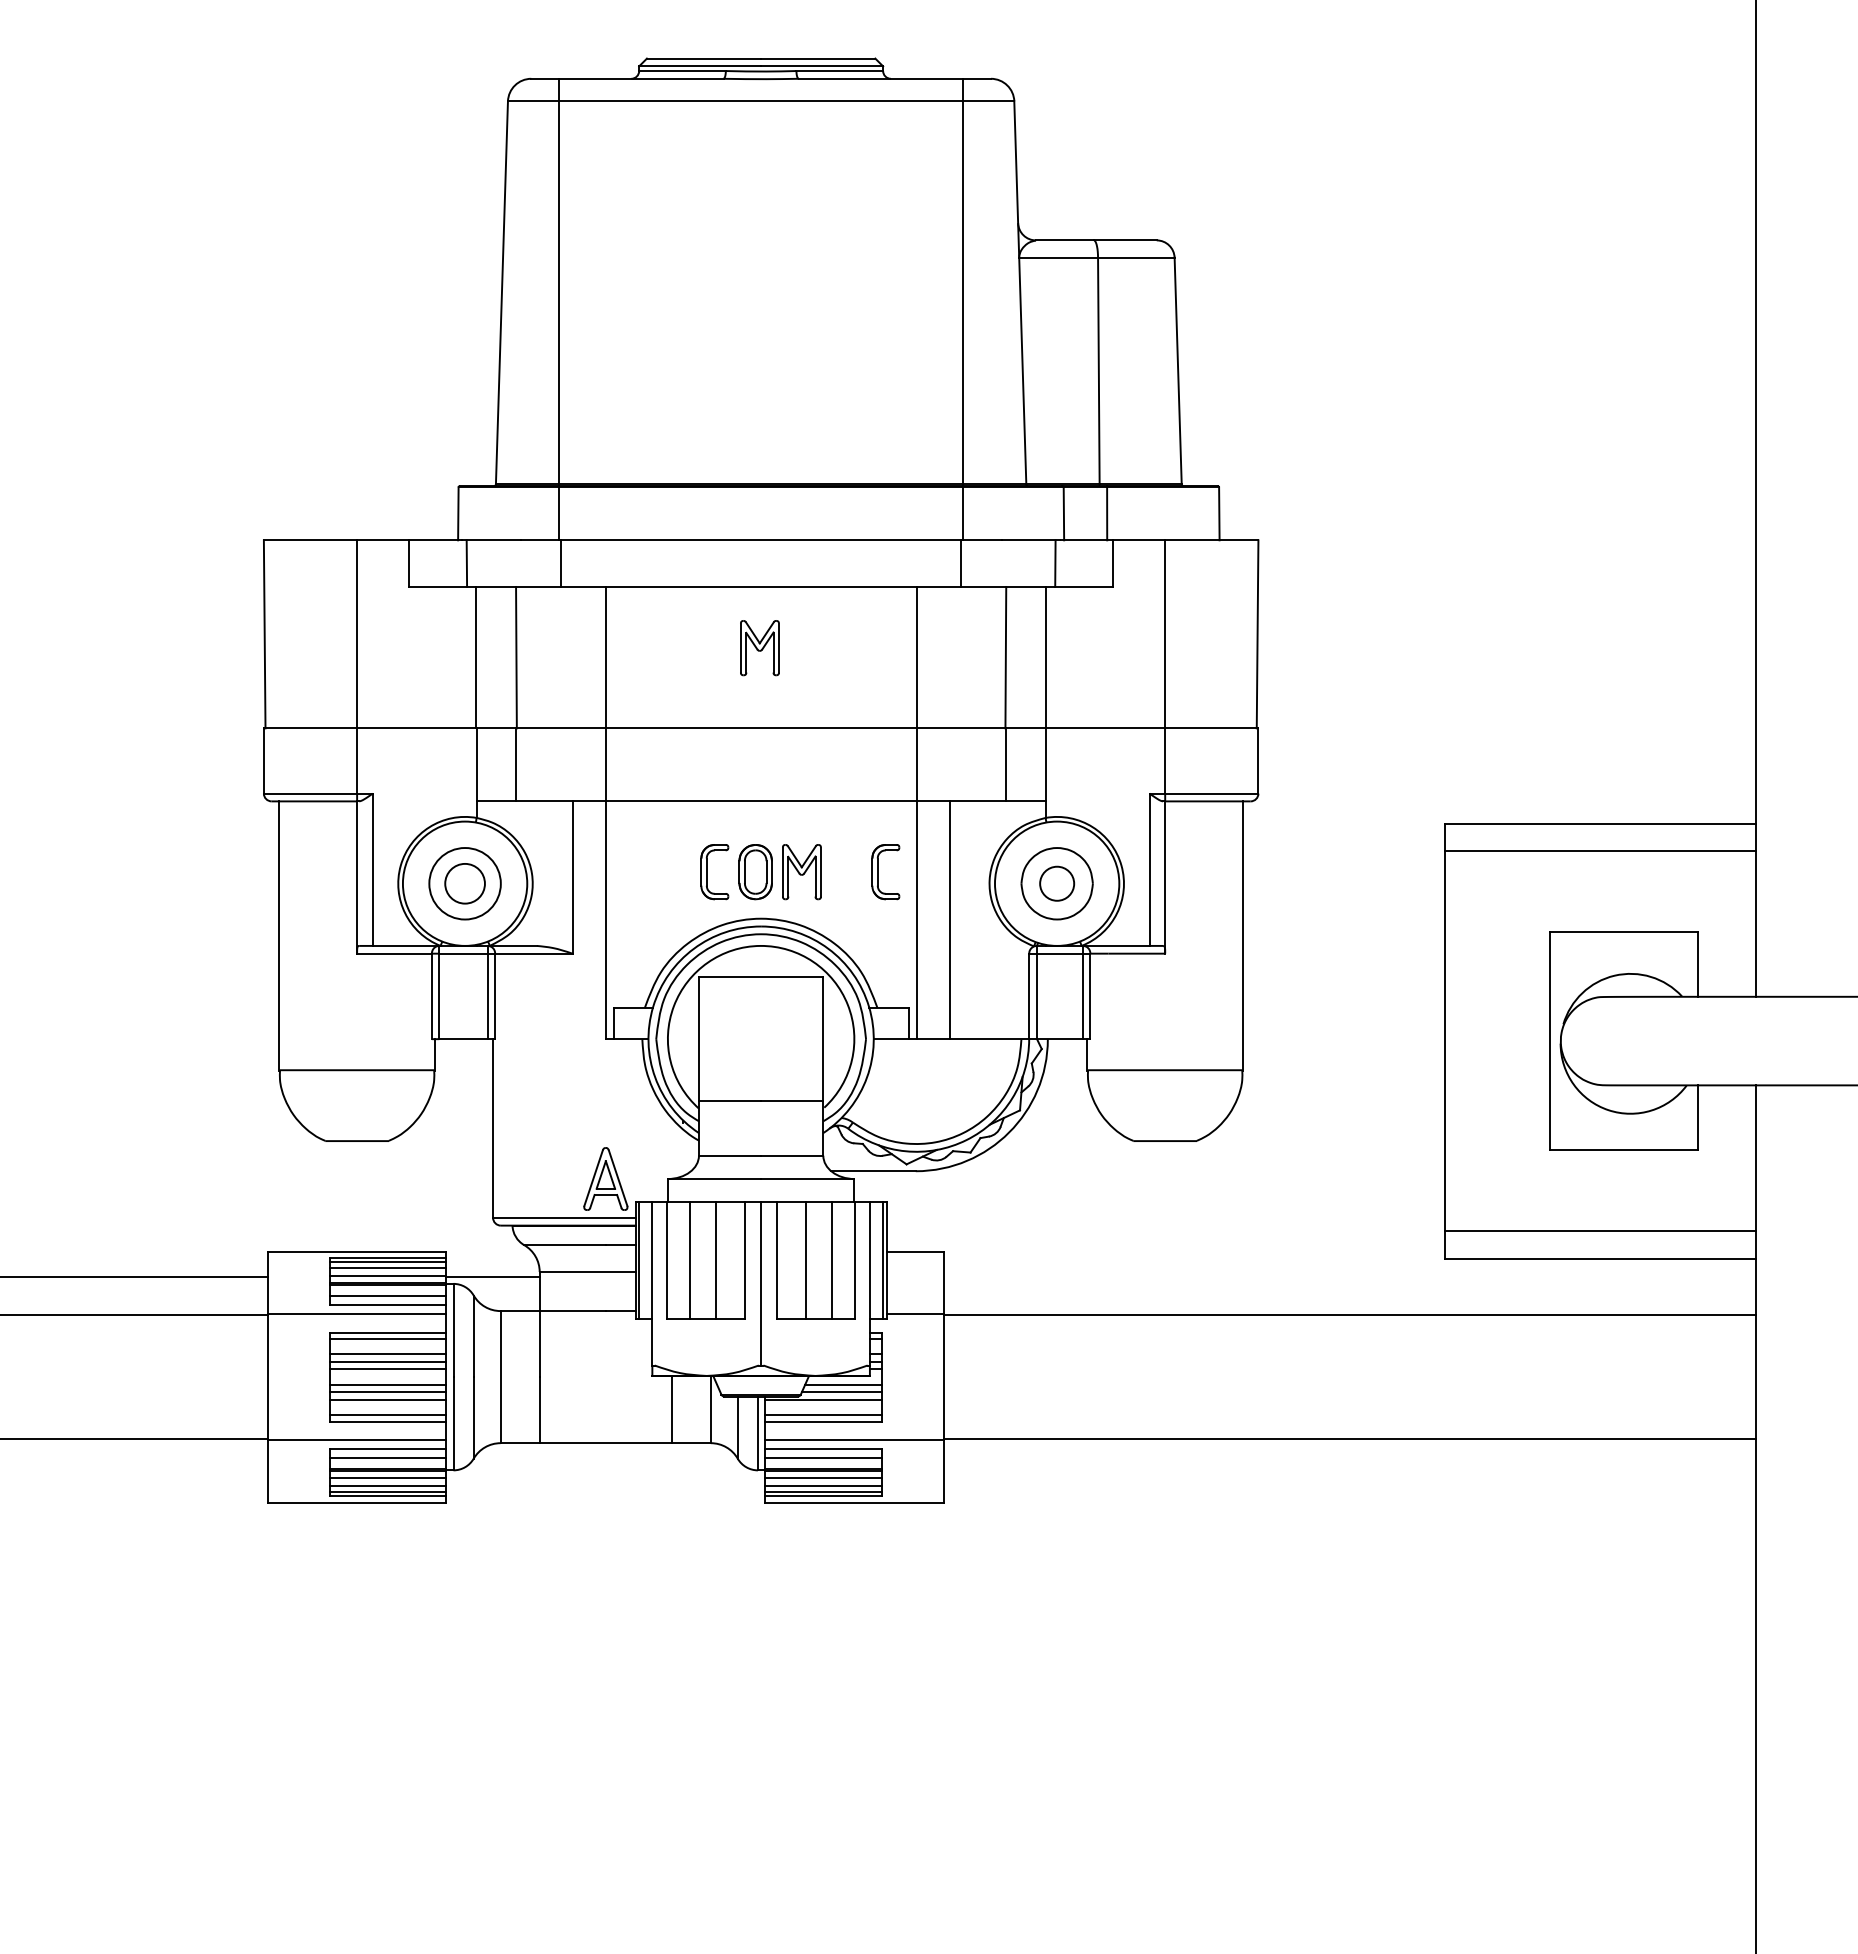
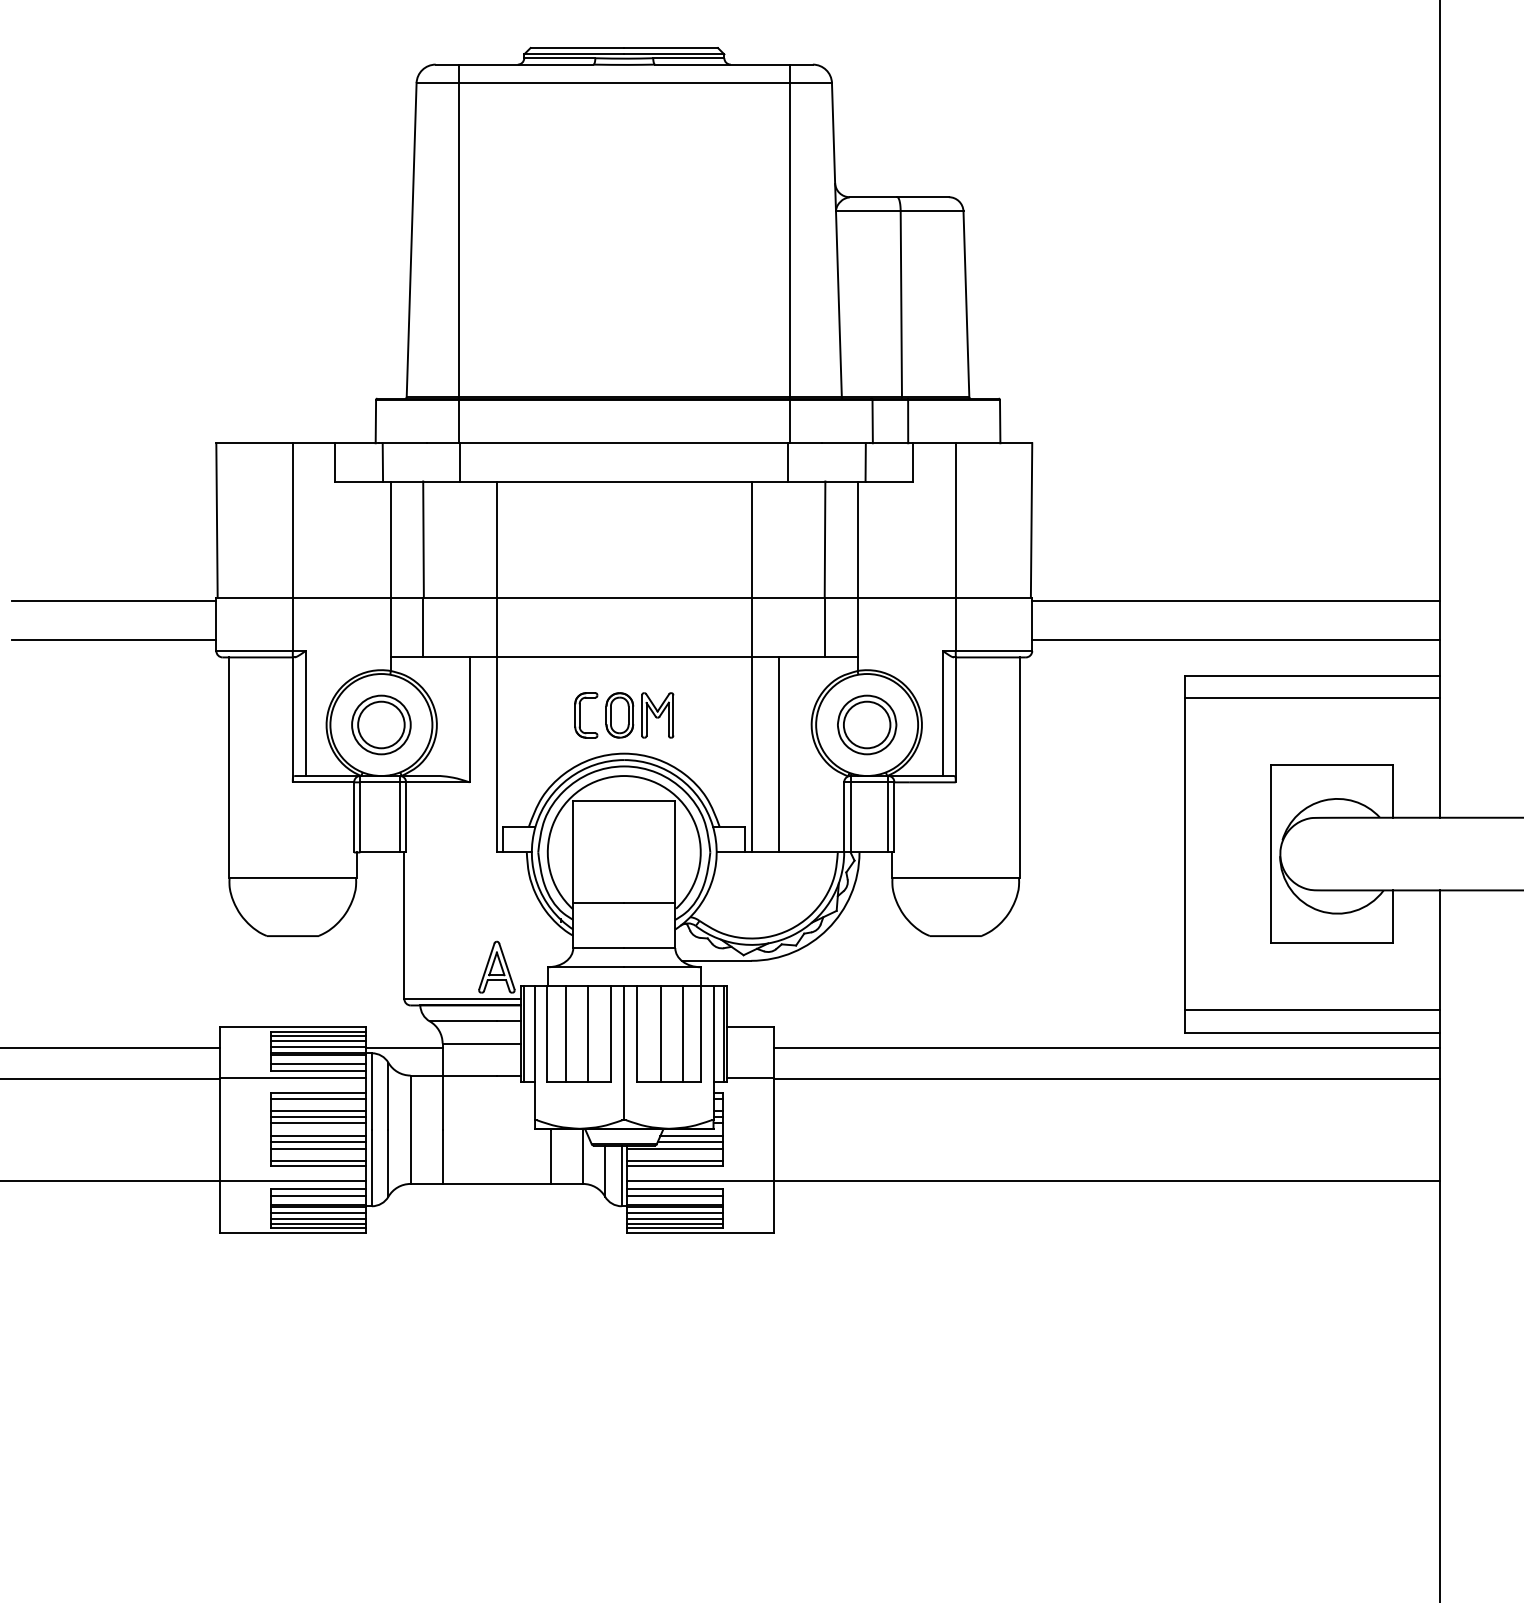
part: (759, 648) -> (622, 531), removed
line: (139, 733) -> (114, 601), added
line: (1506, 733) -> (1235, 601), added
line: (139, 779) -> (114, 639), added
line: (1506, 779) -> (1235, 639), added
part: (878, 872) -> (720, 715), removed
circle: (464, 883) -> (380, 724), size x1.43
circle: (1056, 883) -> (866, 724), size x1.67
line: (1349, 1276) -> (1106, 1047), added

